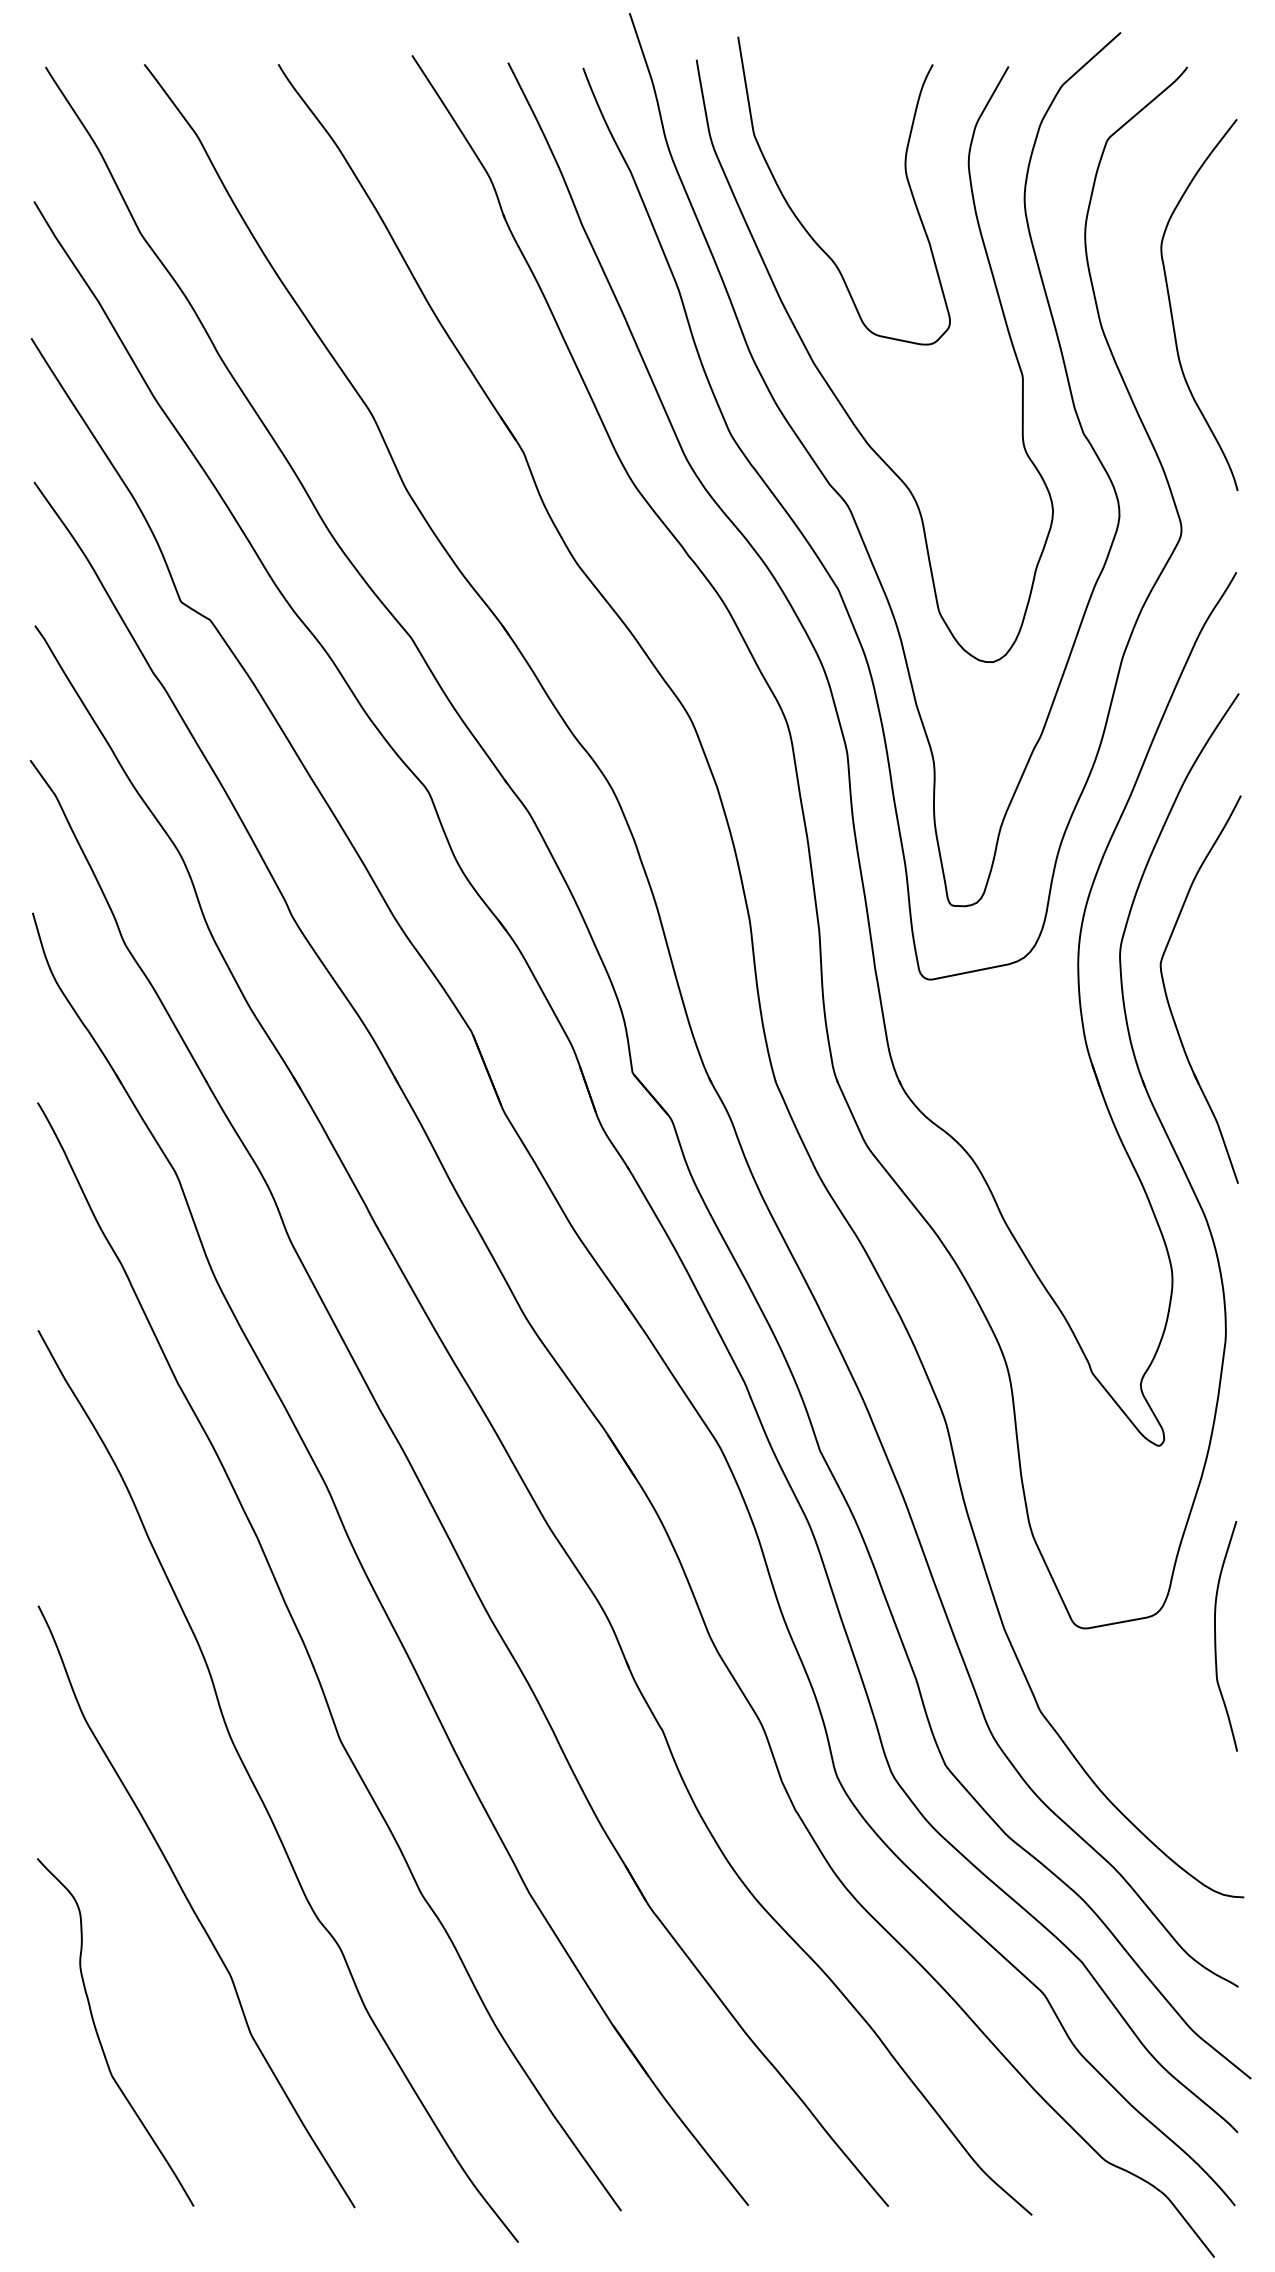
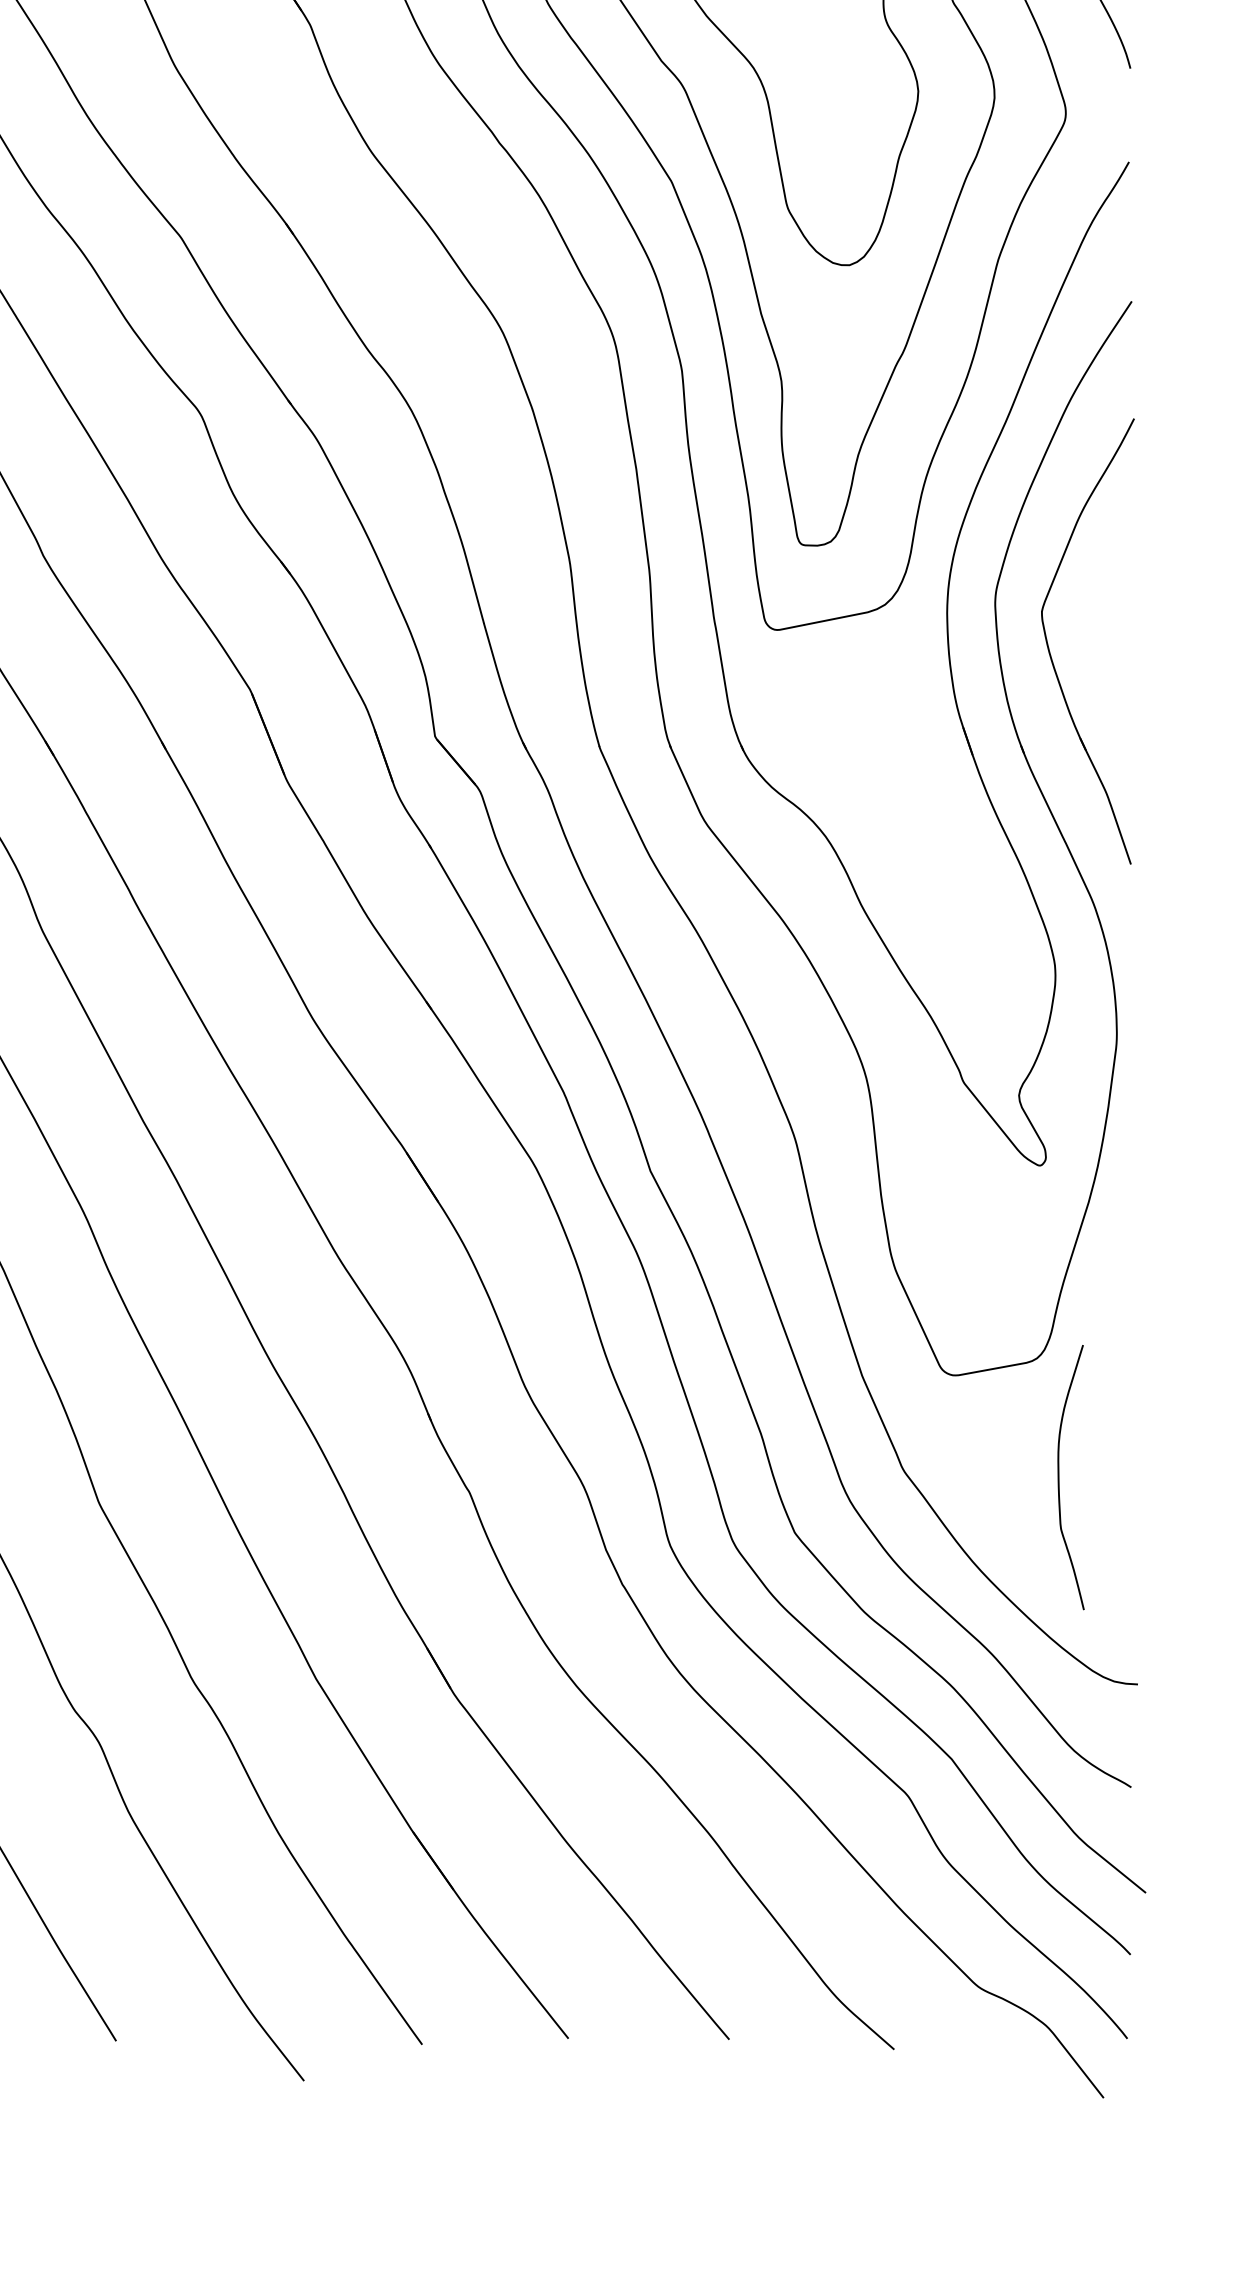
curve: (1216, 1636) -> (1060, 1477), moved

